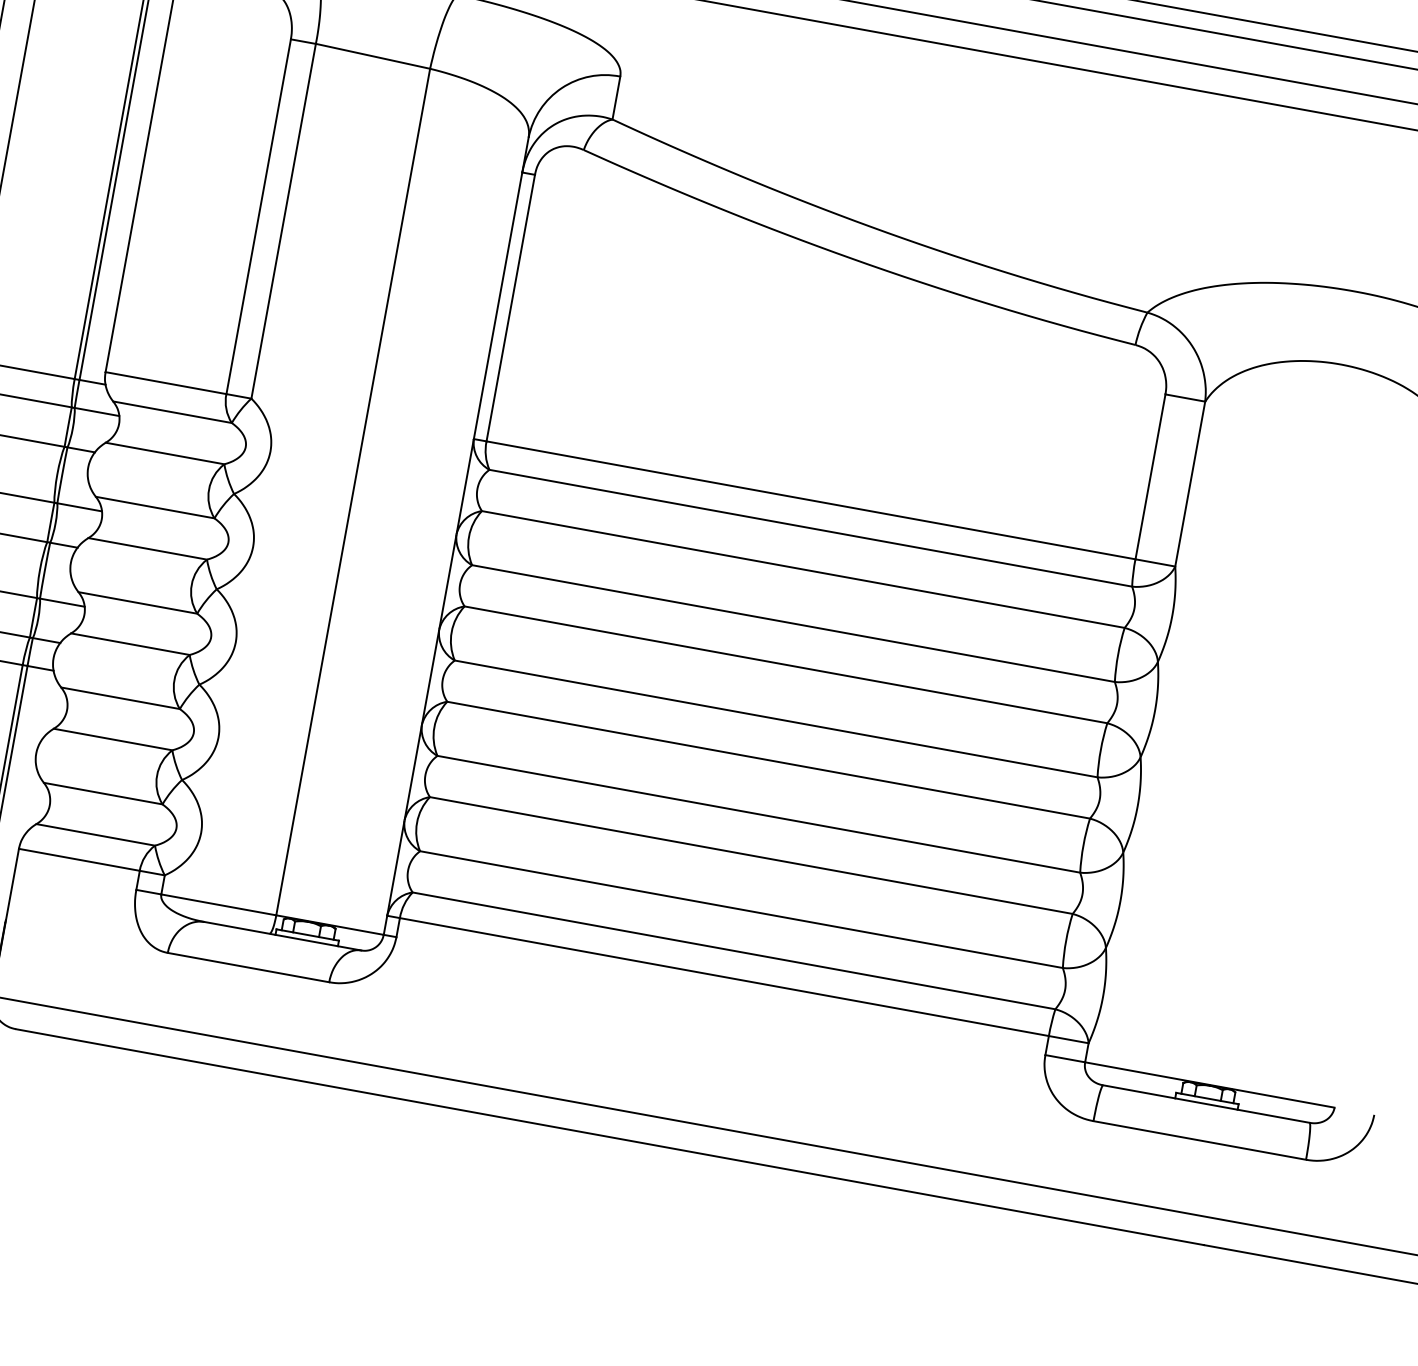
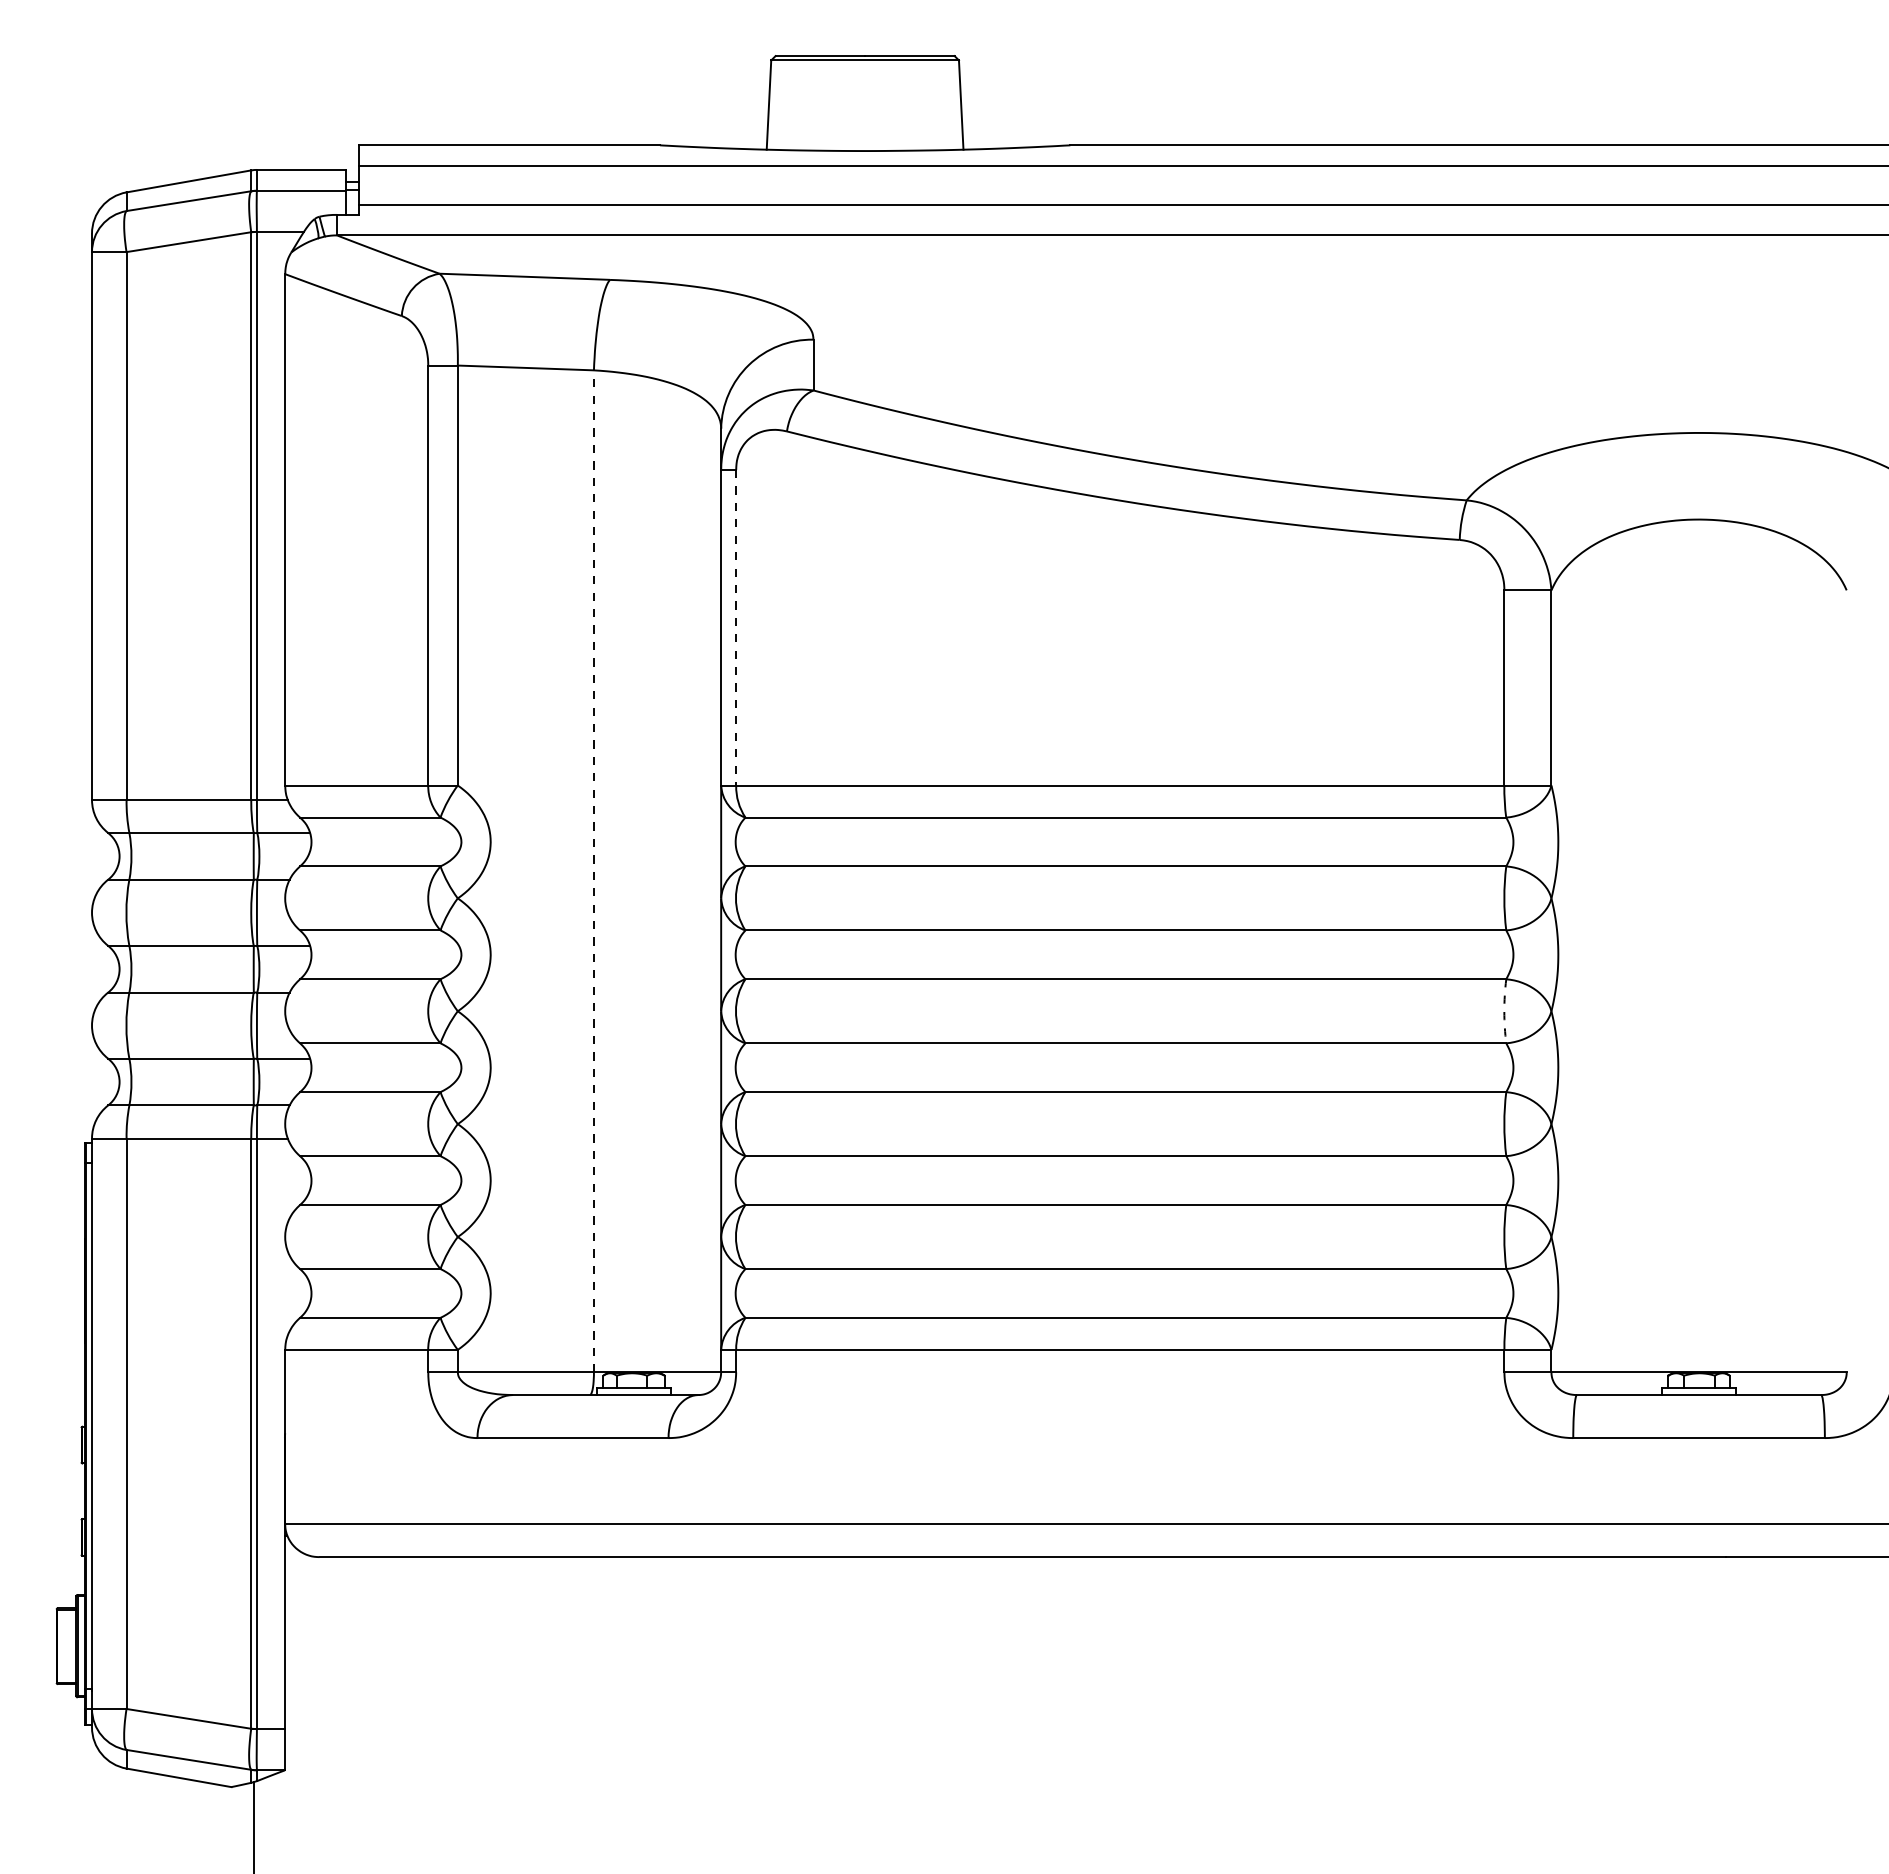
line: (511, 307) -> (736, 627), solid -> dashed
line: (352, 491) -> (593, 870), solid -> dashed
arc: (1100, 750) -> (1504, 1011), solid -> dashed

